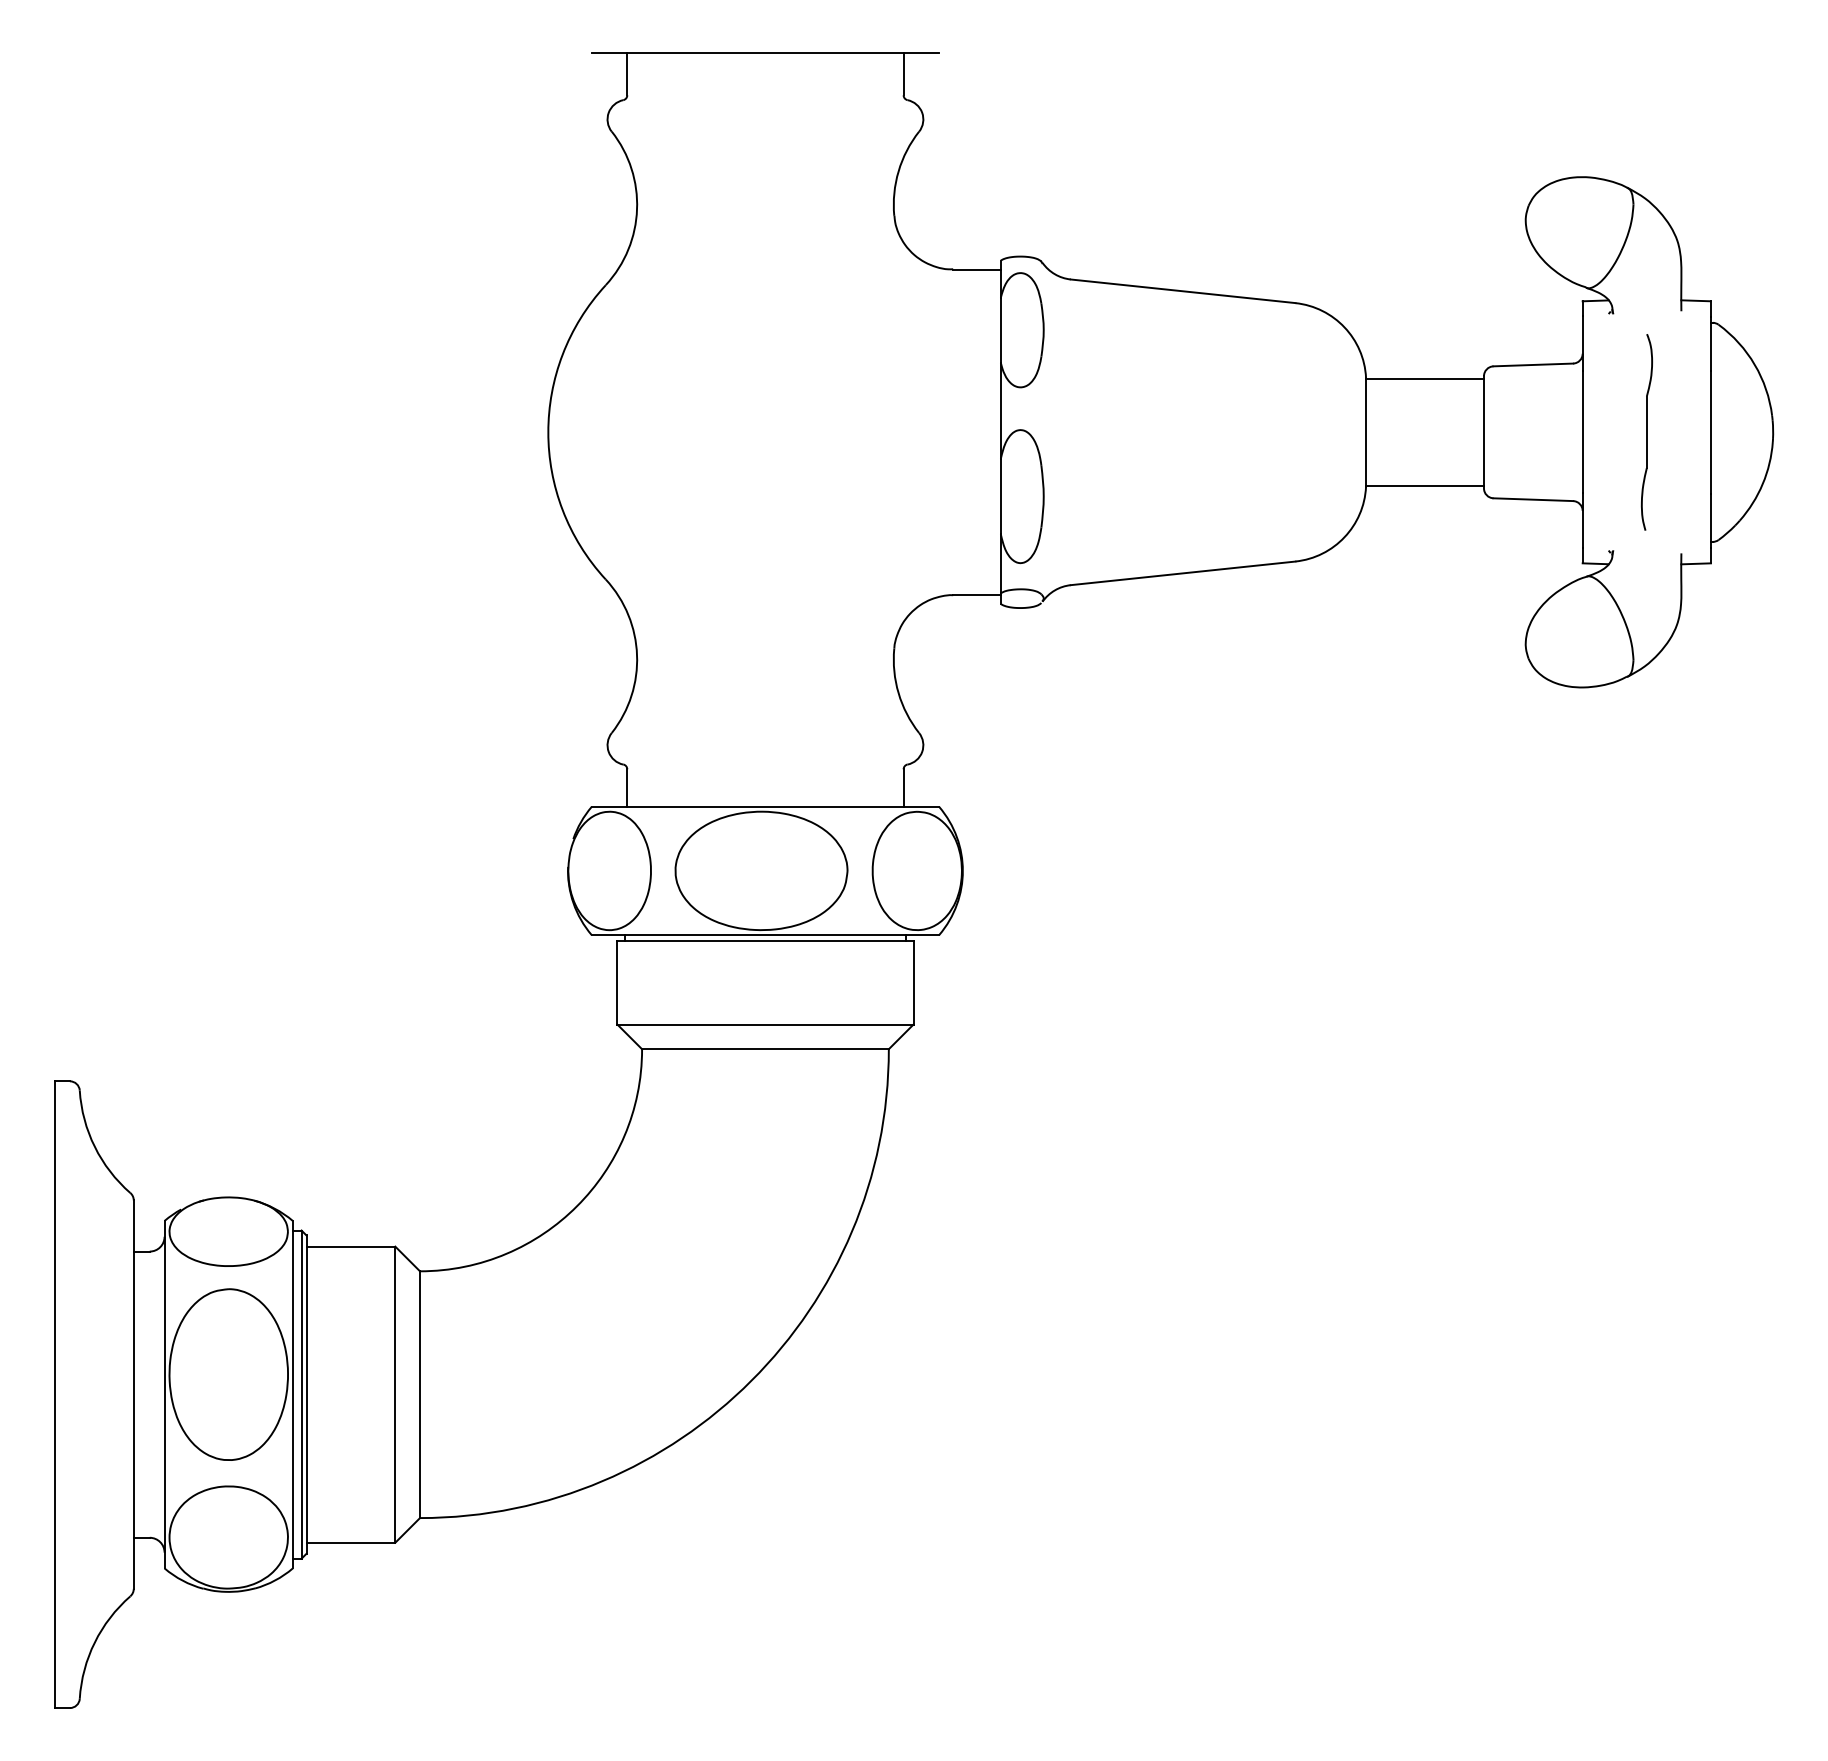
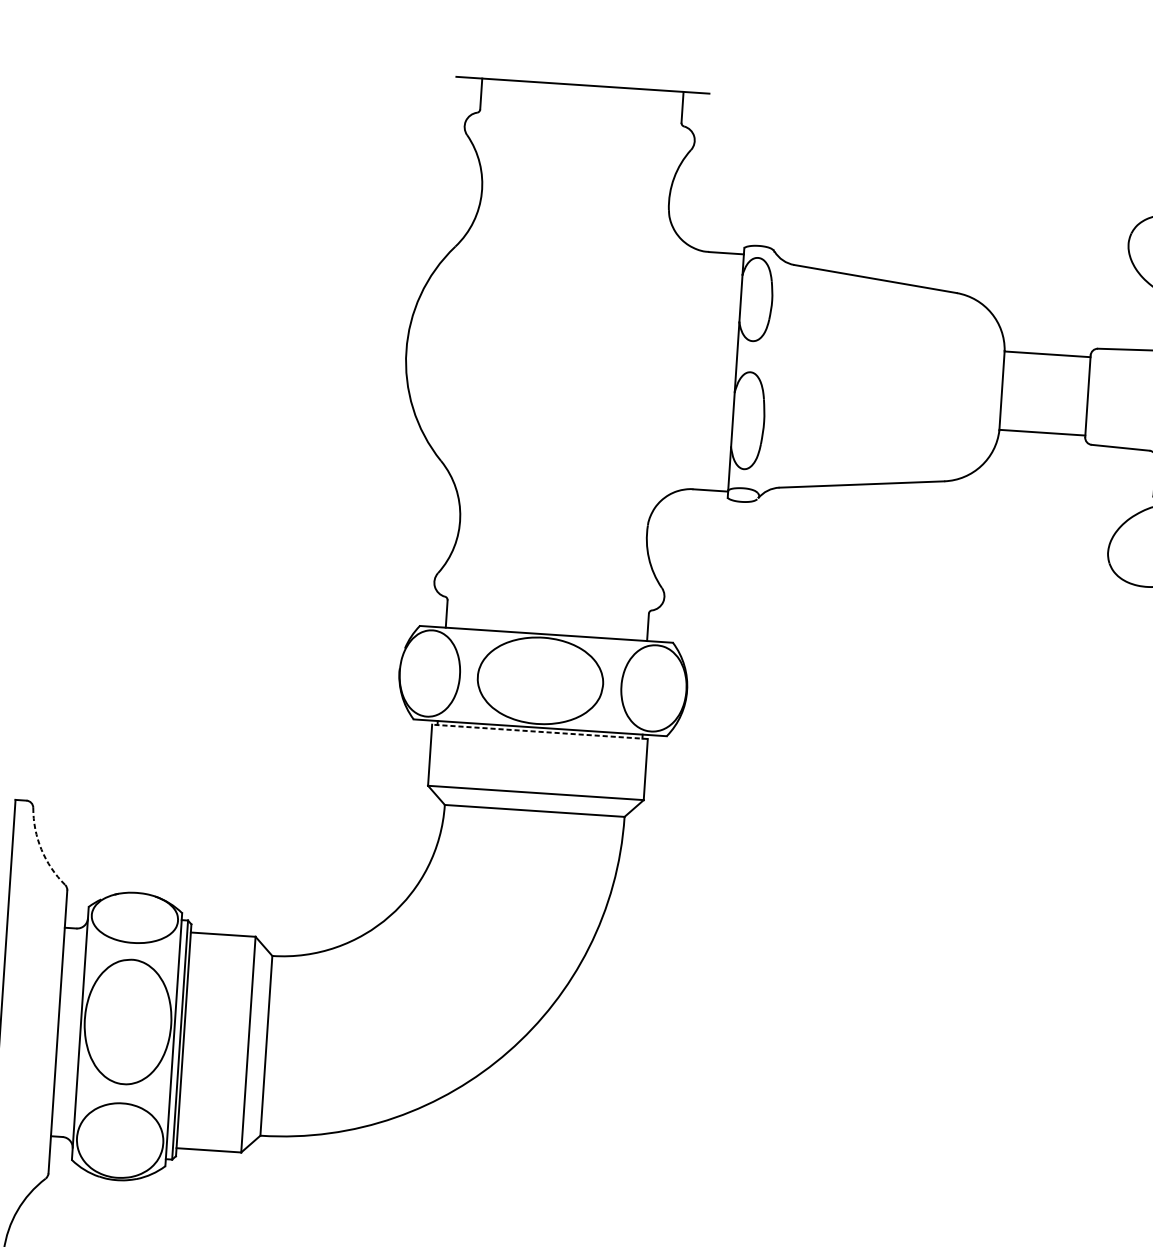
line: (764, 940) -> (539, 731), solid -> dashed
arc: (94, 1146) -> (41, 849), solid -> dashed

